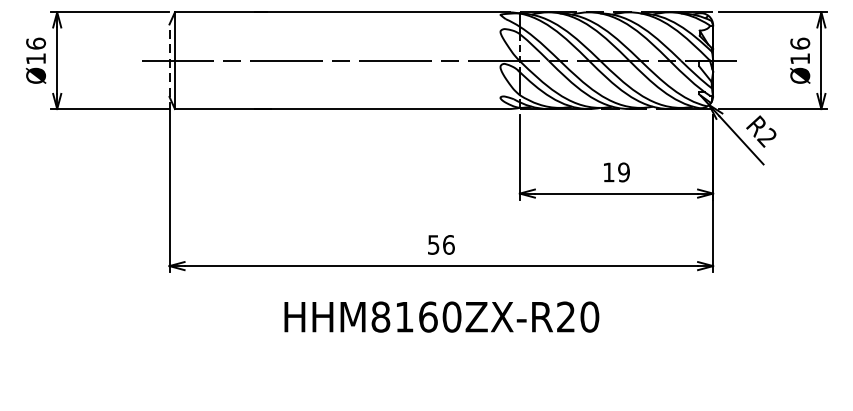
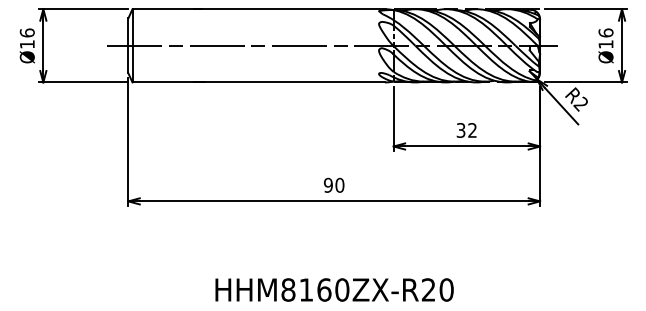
line: (169, 60) -> (128, 45), dashed -> solid
text: (615, 172) -> (466, 130), 19 -> 32
text: (441, 243) -> (334, 184), 56 -> 90
text: (441, 316) -> (334, 289), moved

